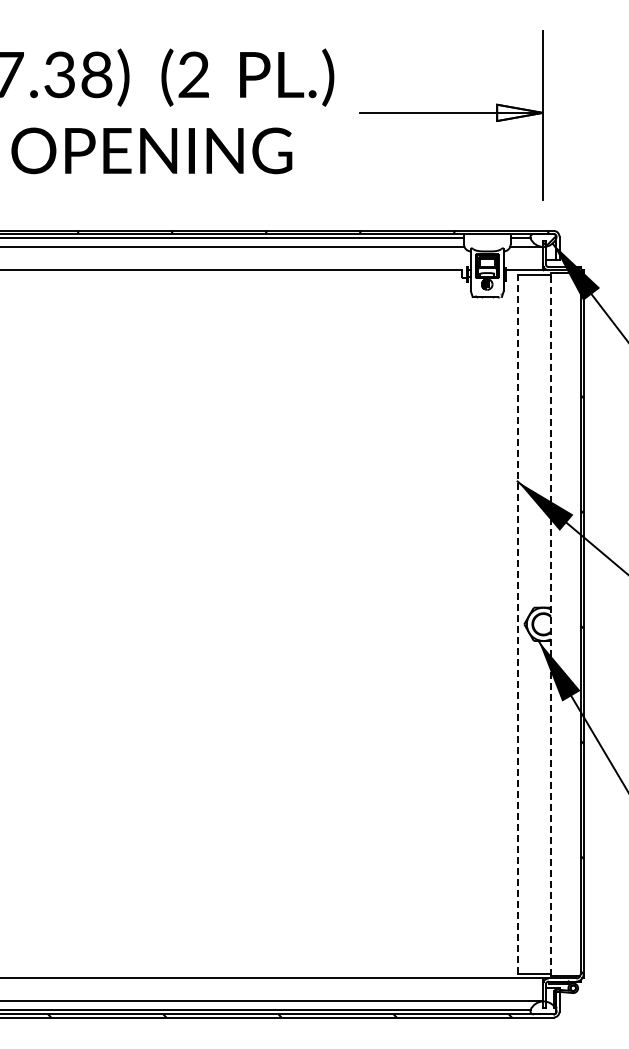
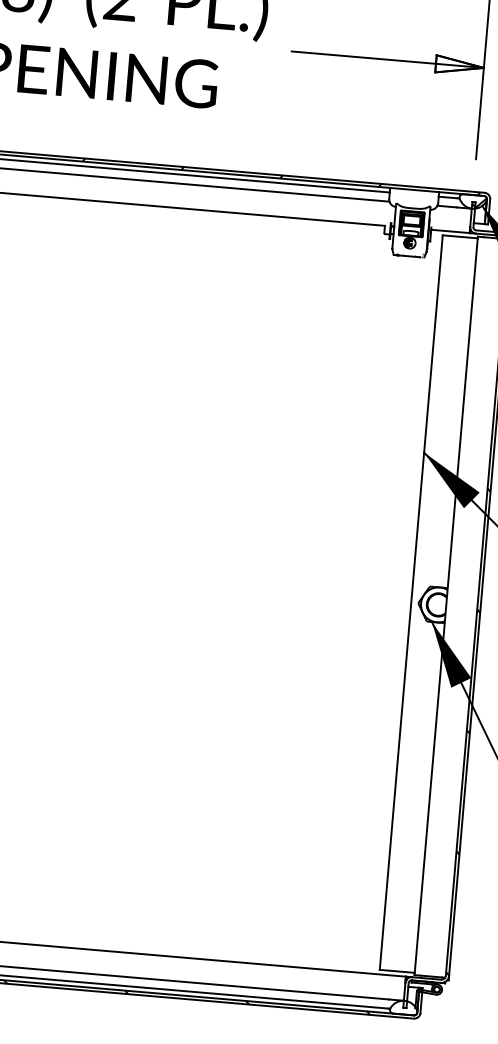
line: (517, 624) -> (411, 602), dashed -> solid
line: (550, 624) -> (445, 605), dashed -> solid

